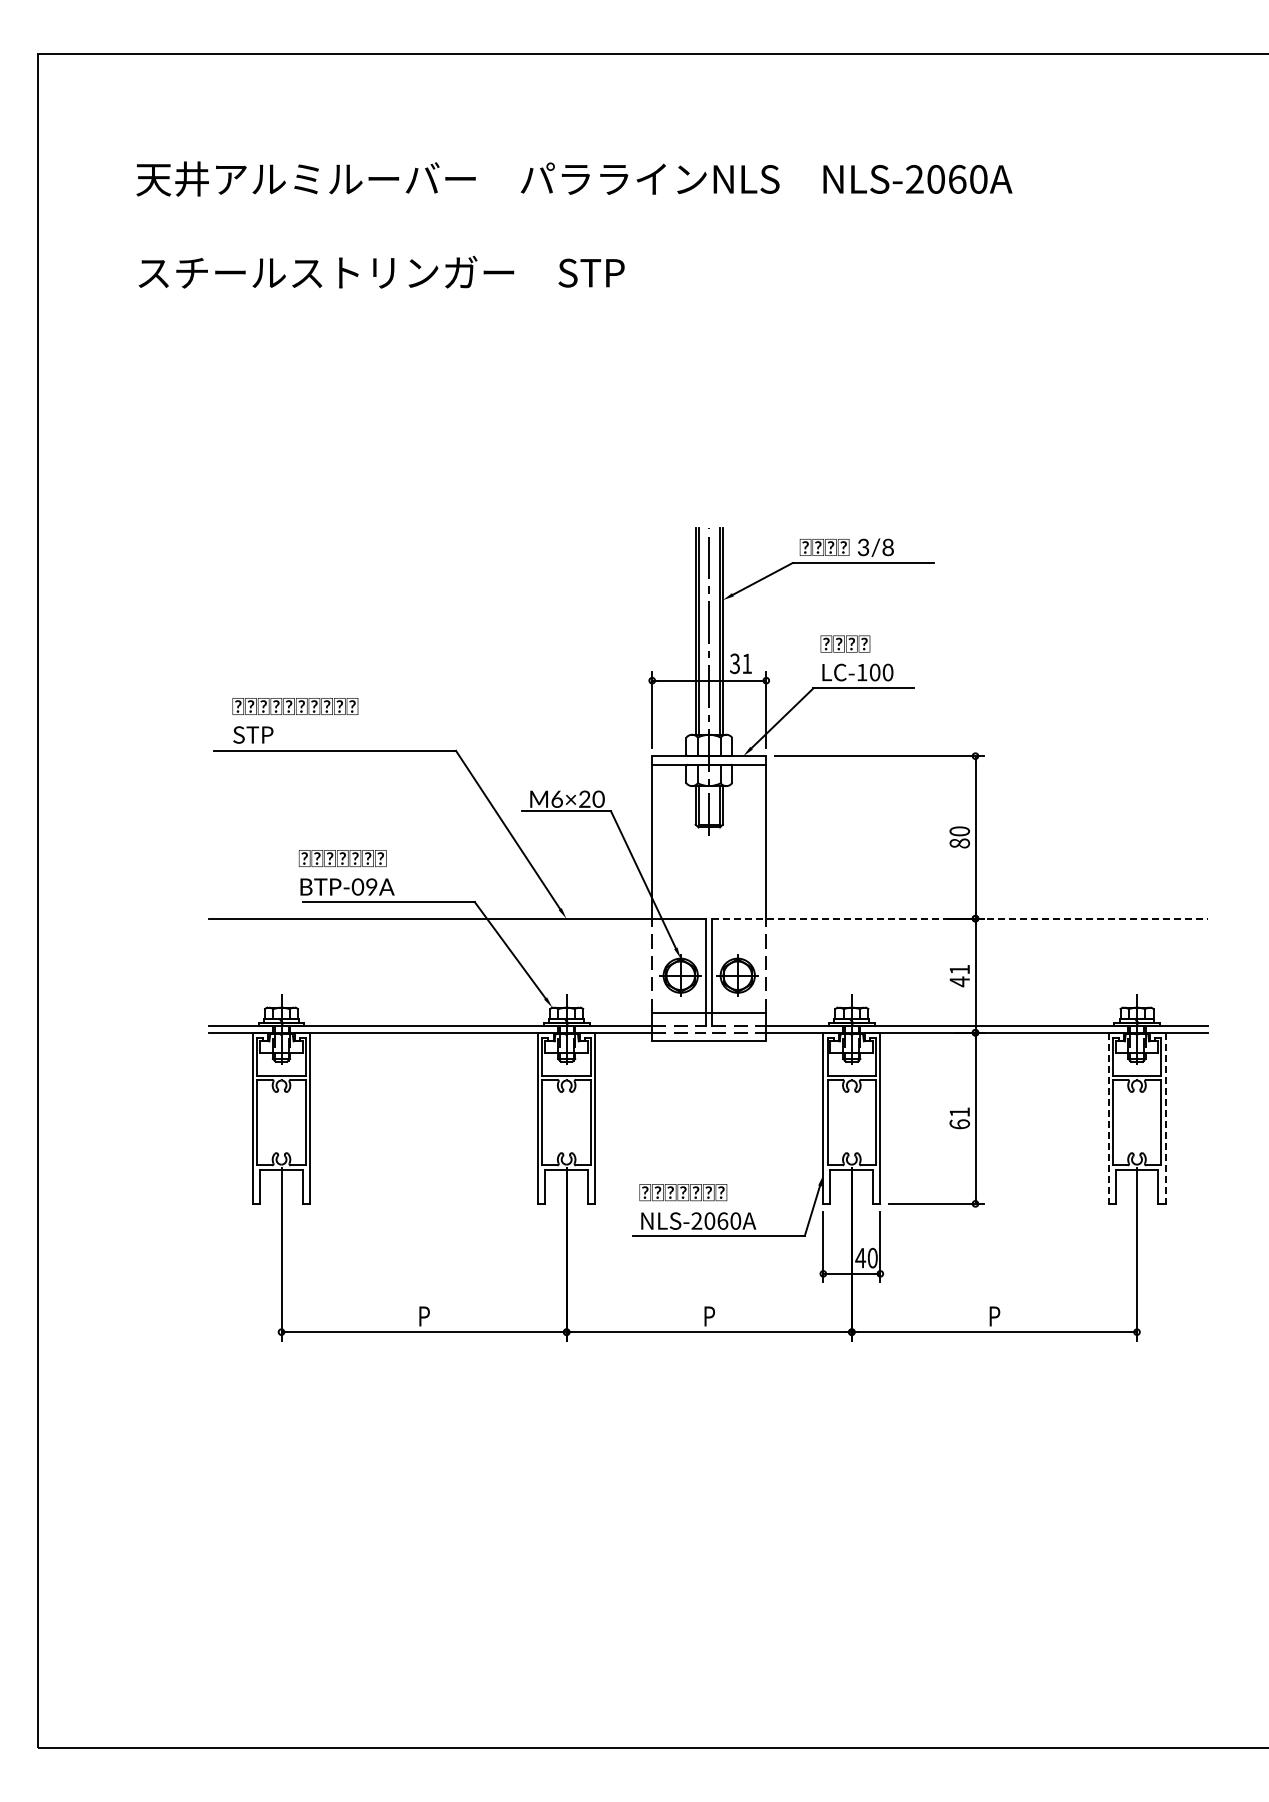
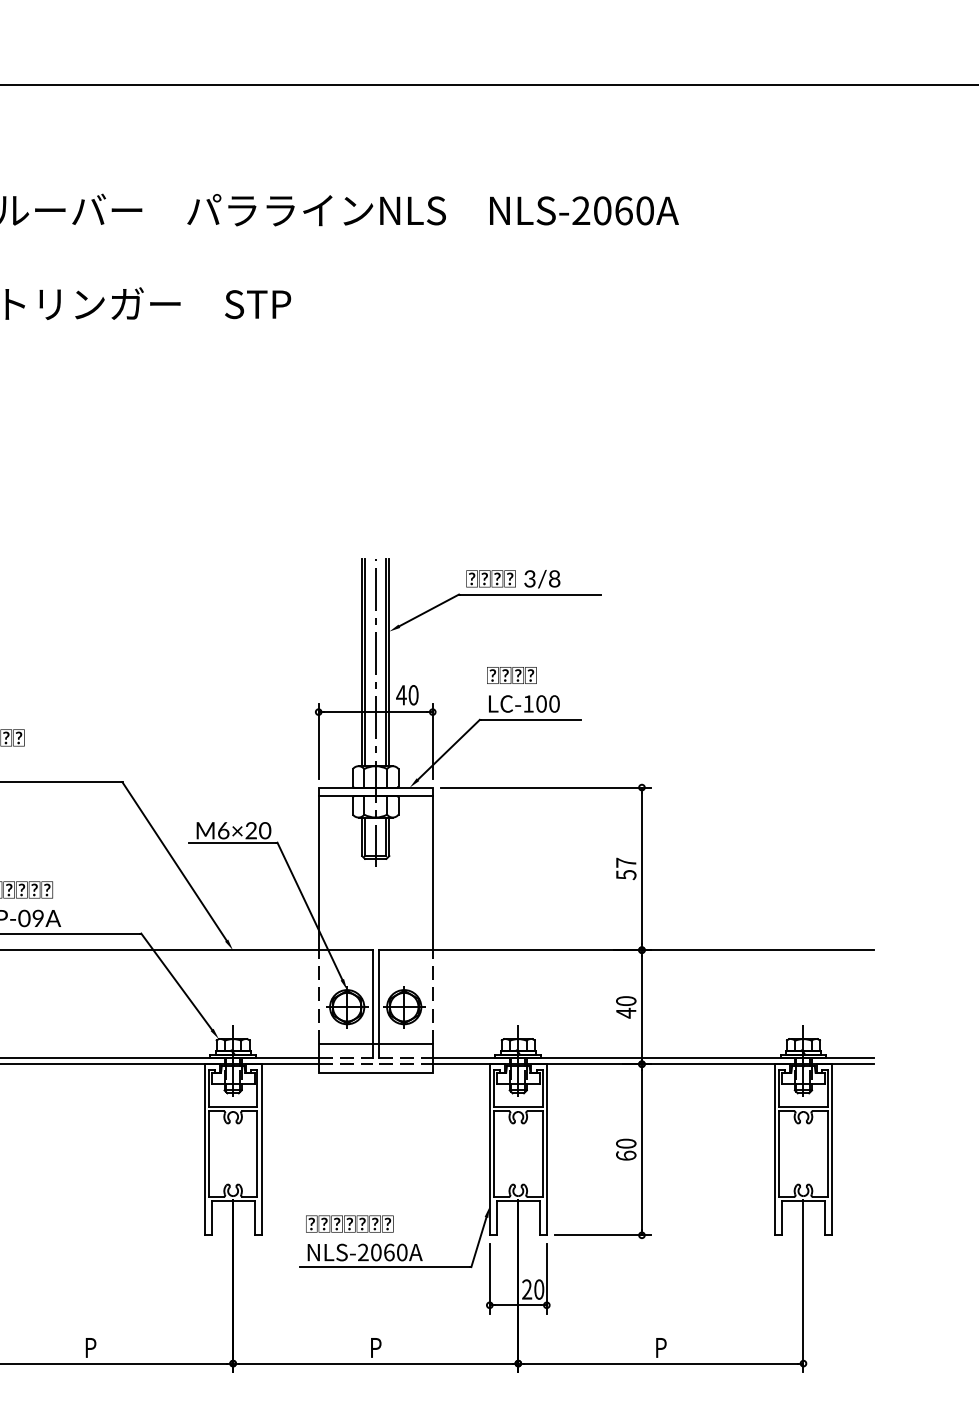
text: (740, 663) -> (406, 694), 31 -> 40
text: (959, 837) -> (625, 868), 80 -> 57
line: (959, 918) -> (625, 949), dashed -> solid
text: (959, 969) -> (625, 1000), 41 -> 40
text: (959, 1112) -> (625, 1143), 61 -> 60
line: (1108, 1118) -> (774, 1149), dashed -> solid
line: (1165, 1118) -> (831, 1149), dashed -> solid
text: (860, 1257) -> (526, 1288), 40 -> 20

